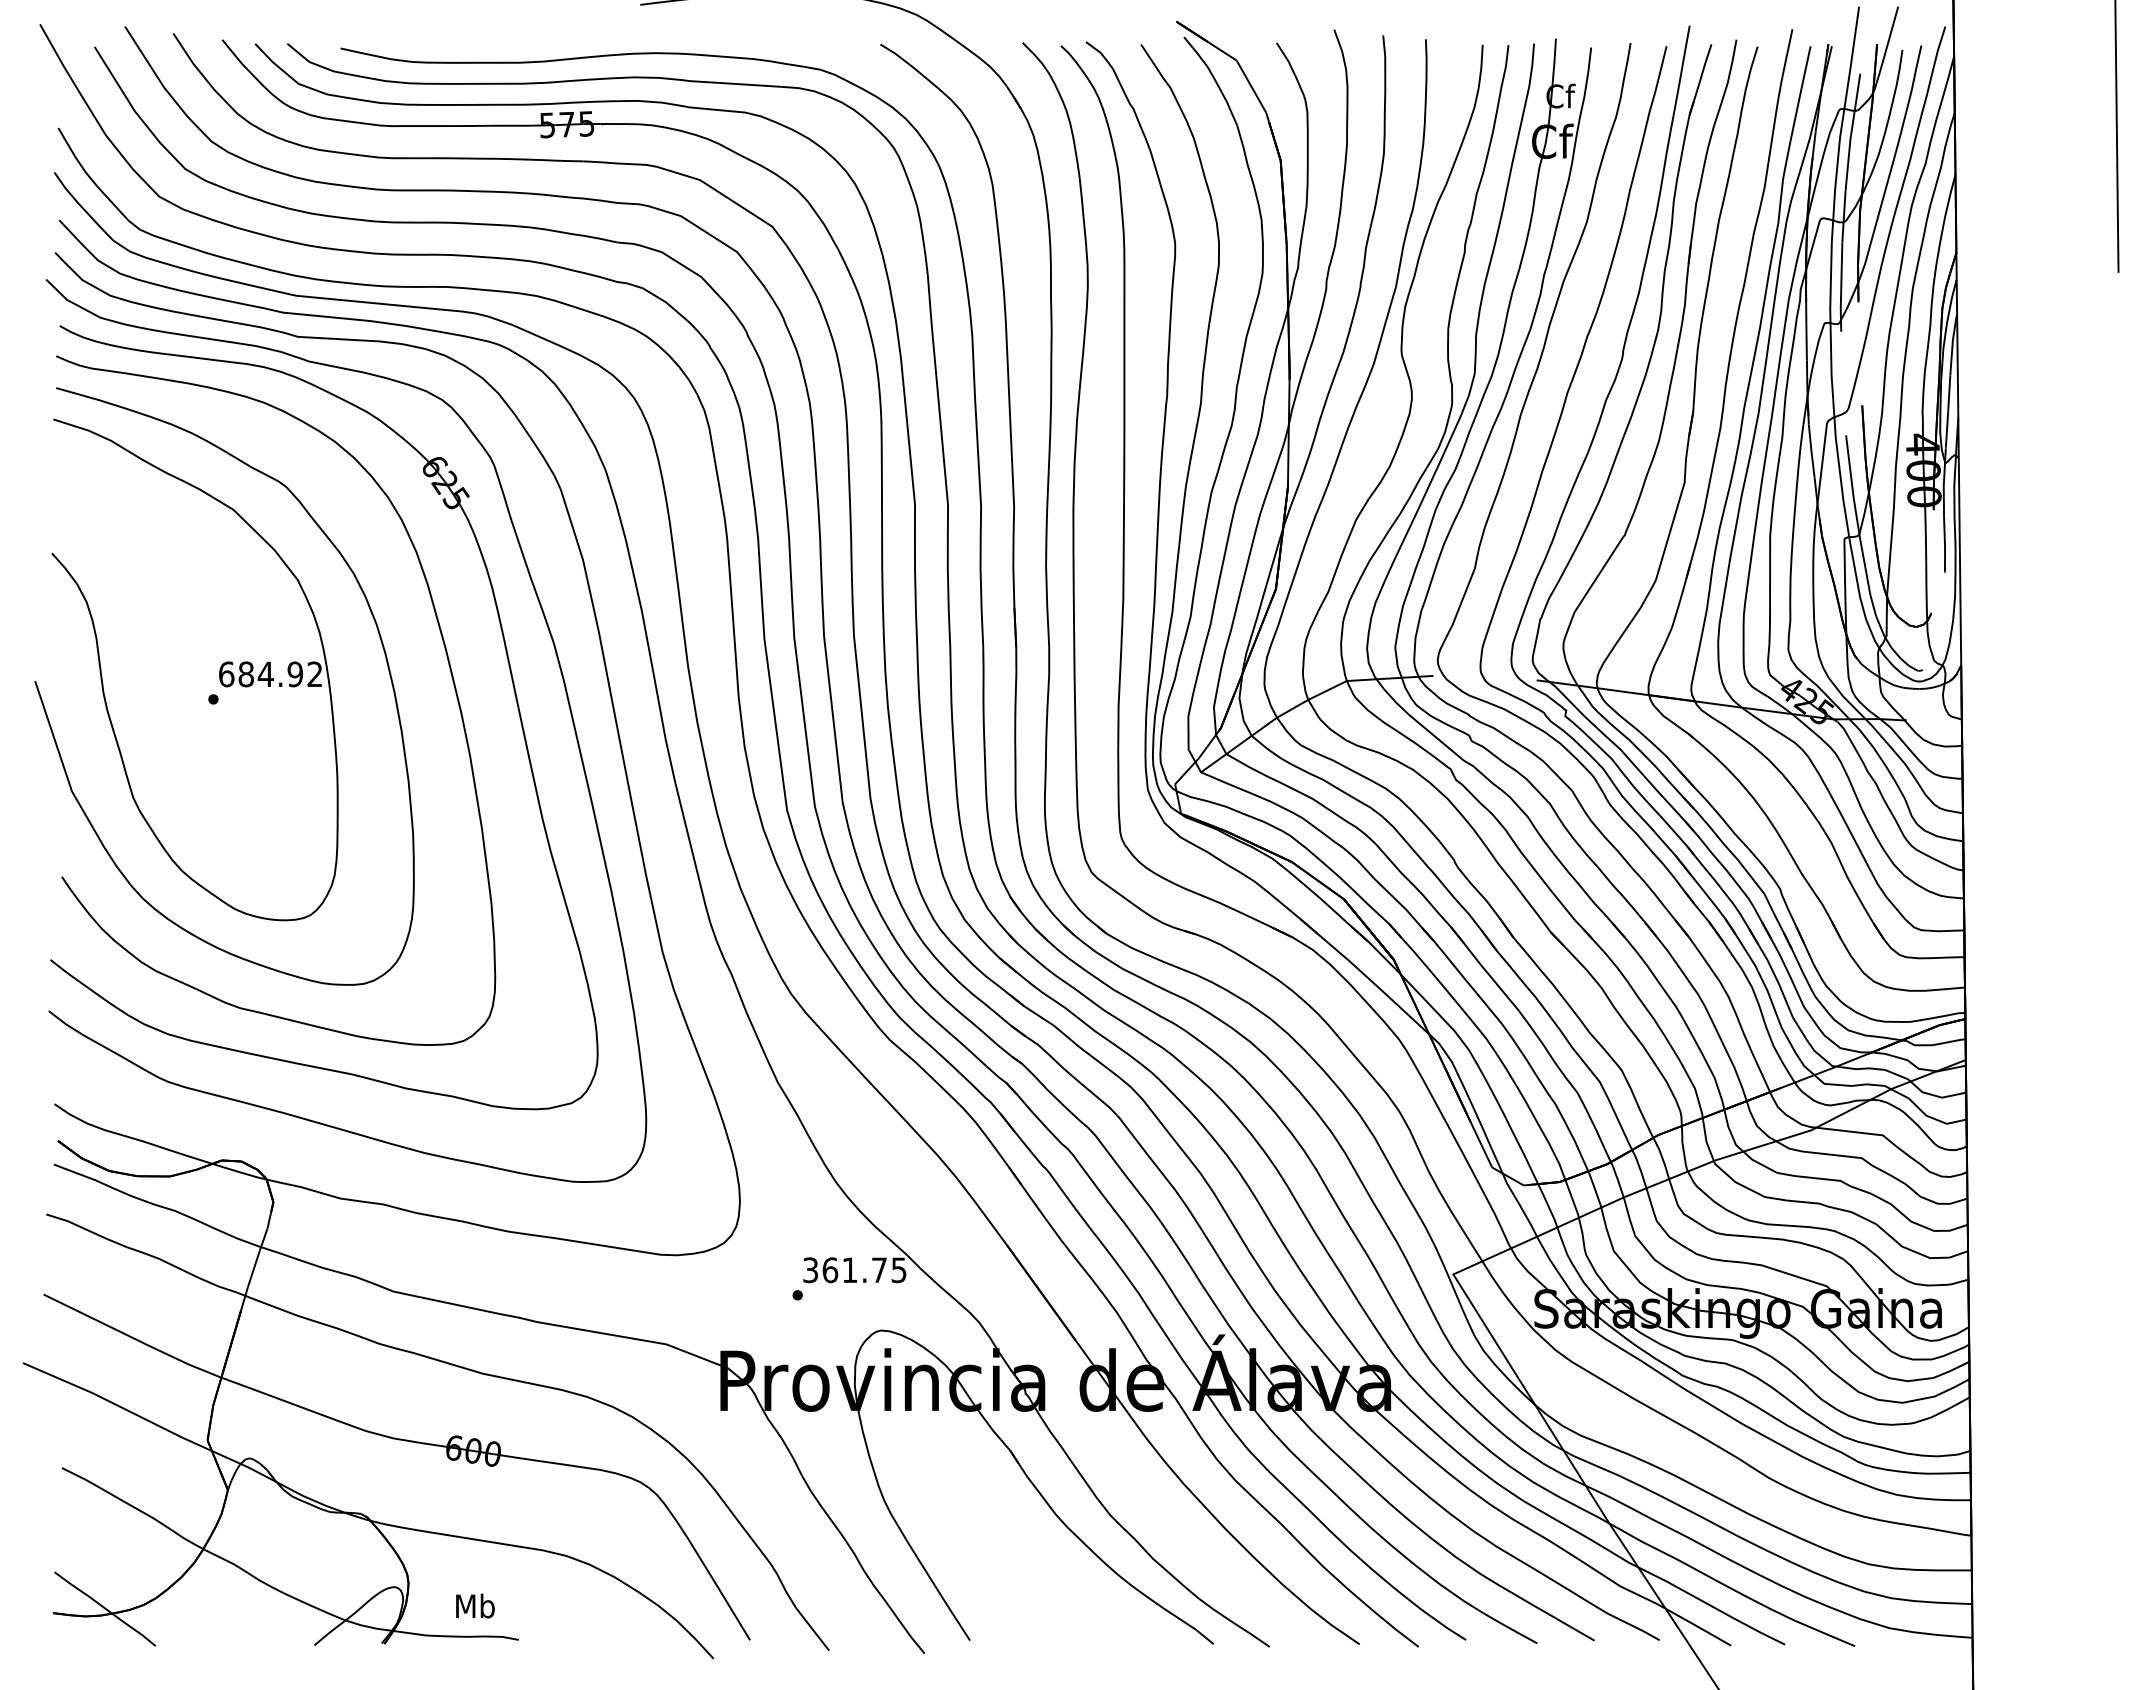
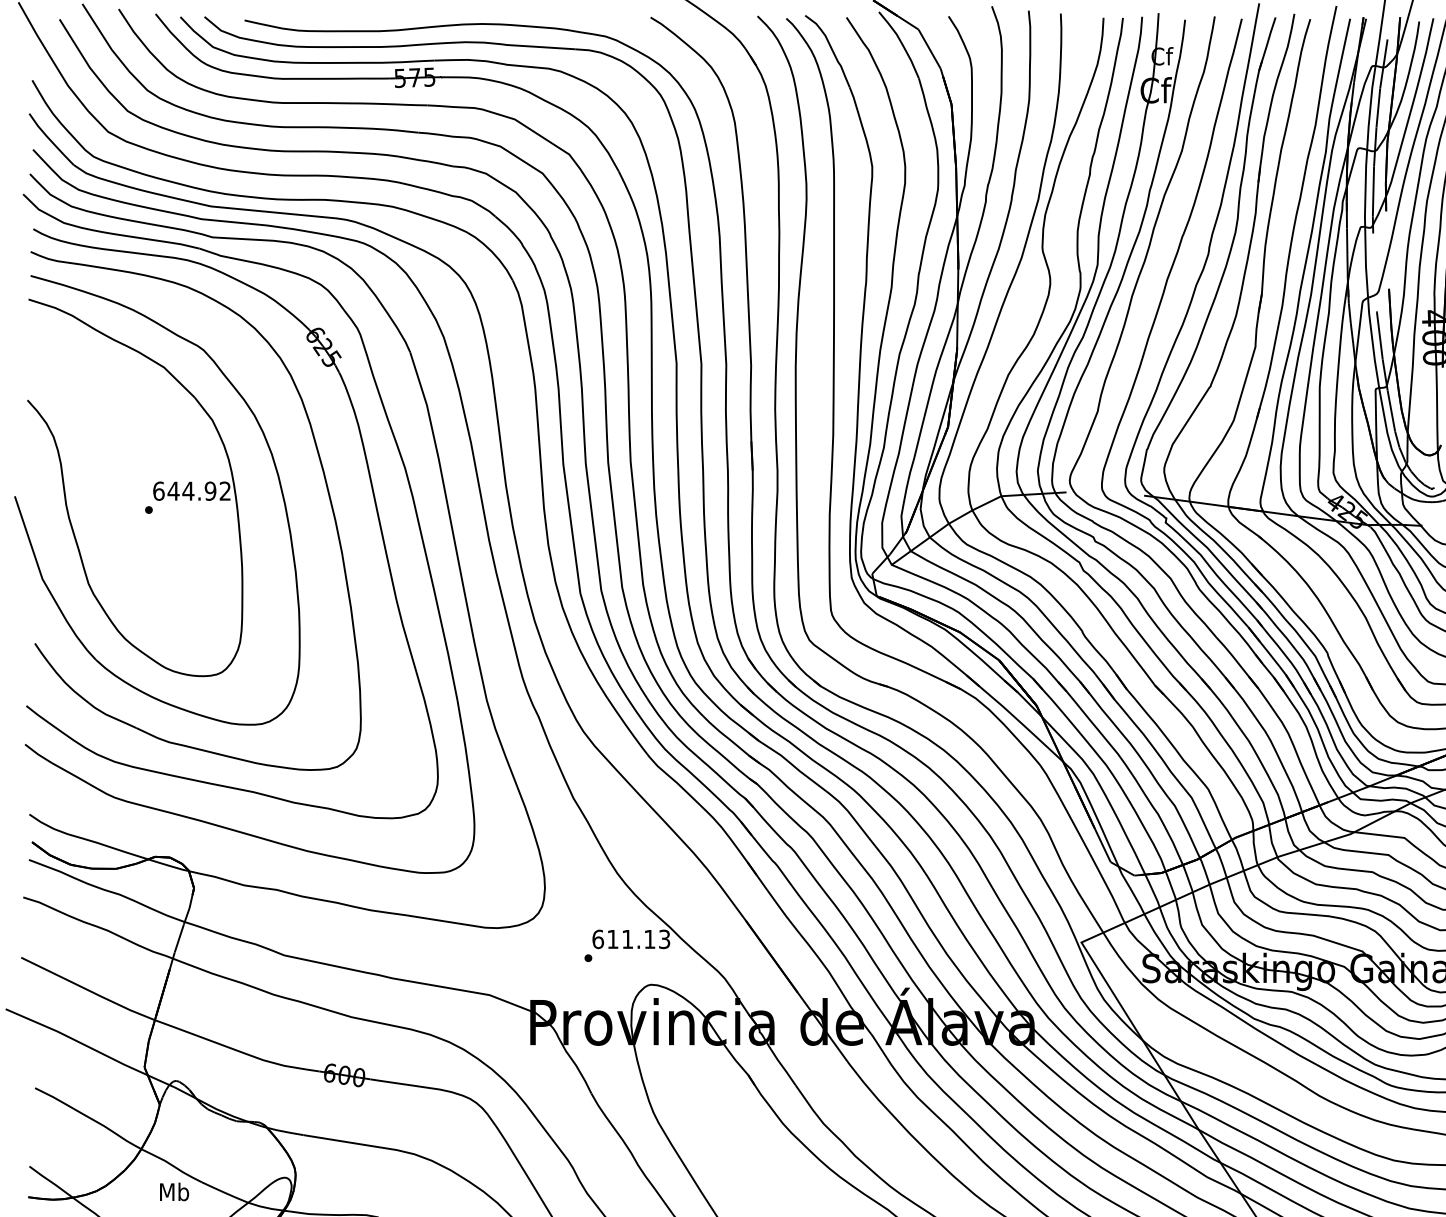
text: (246, 674) -> (173, 491), 684.92 -> 644.92
text: (854, 1270) -> (631, 939), 361.75 -> 611.13
text: (475, 1605) -> (174, 1191), moved

